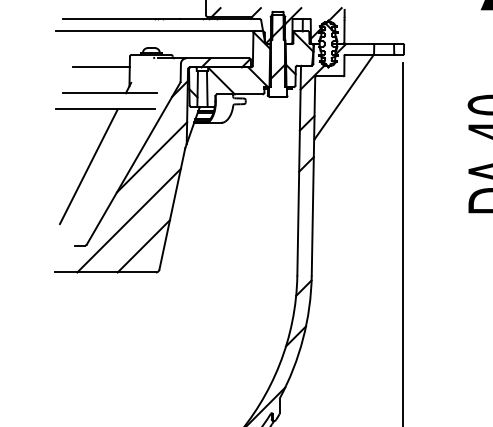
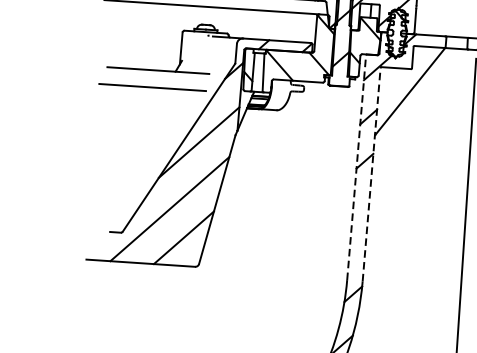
line: (100, 67) -> (150, 42), removed
line: (88, 166) -> (130, 147), removed
line: (299, 170) -> (357, 167), solid -> dashed
line: (313, 176) -> (371, 174), solid -> dashed

